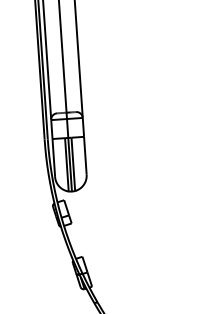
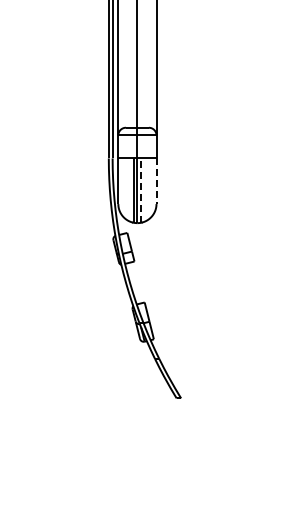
line: (85, 156) -> (156, 181), solid -> dashed
line: (73, 164) -> (141, 190), solid -> dashed

